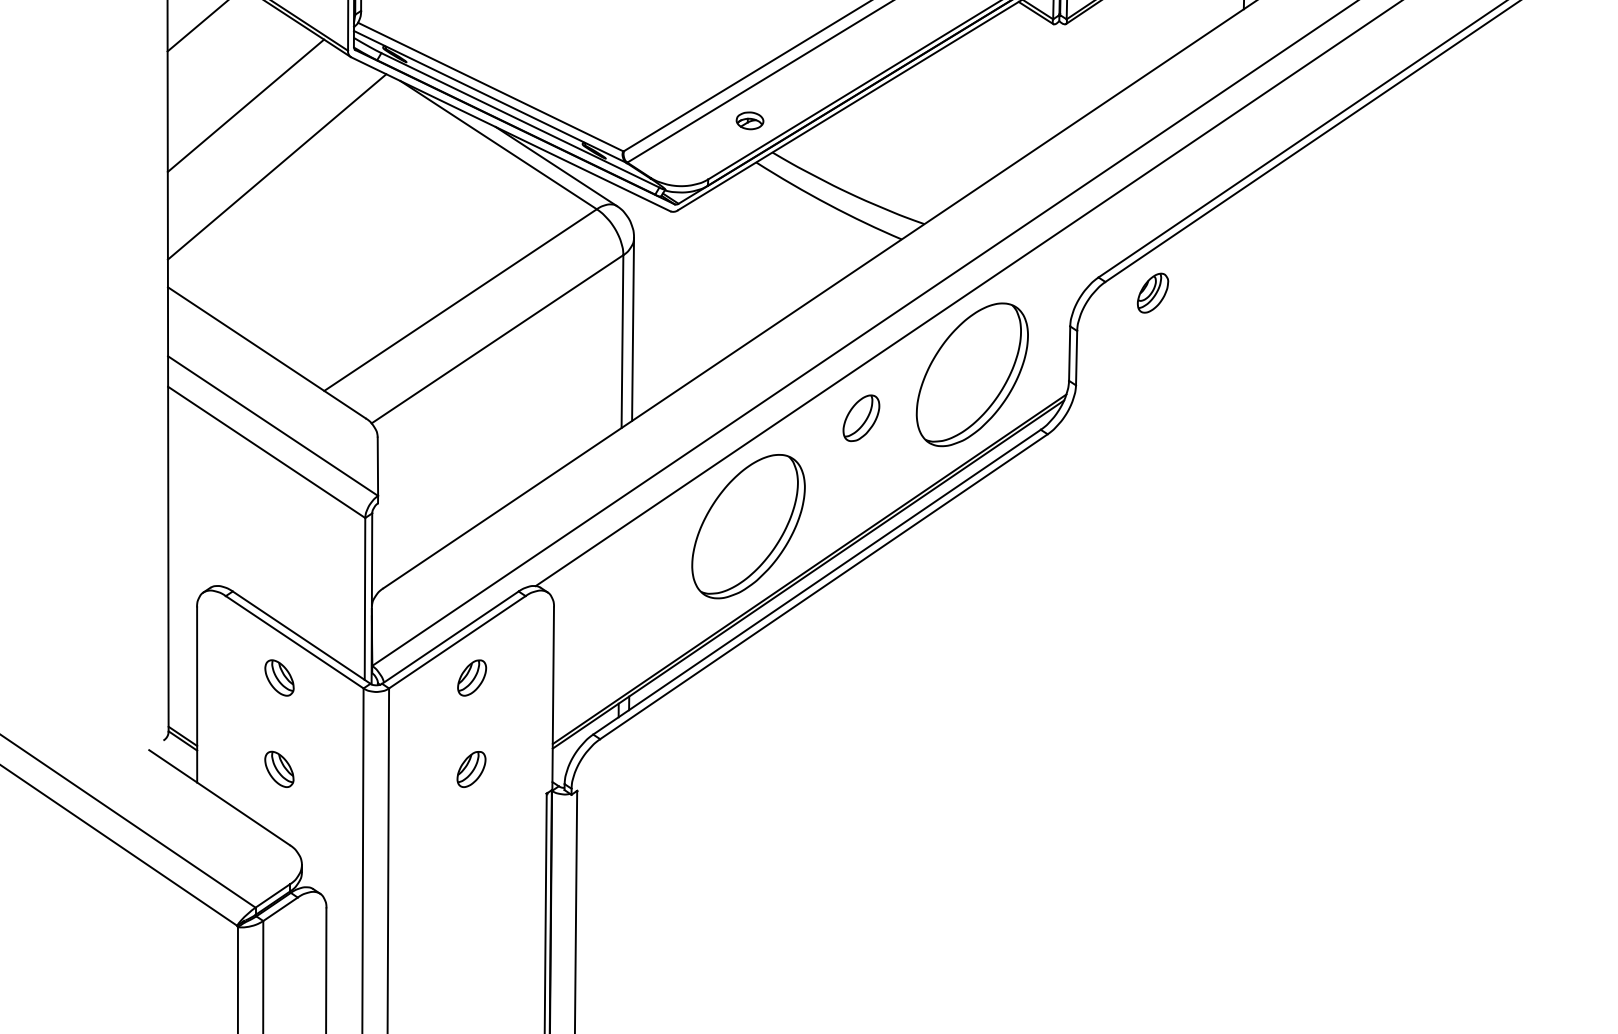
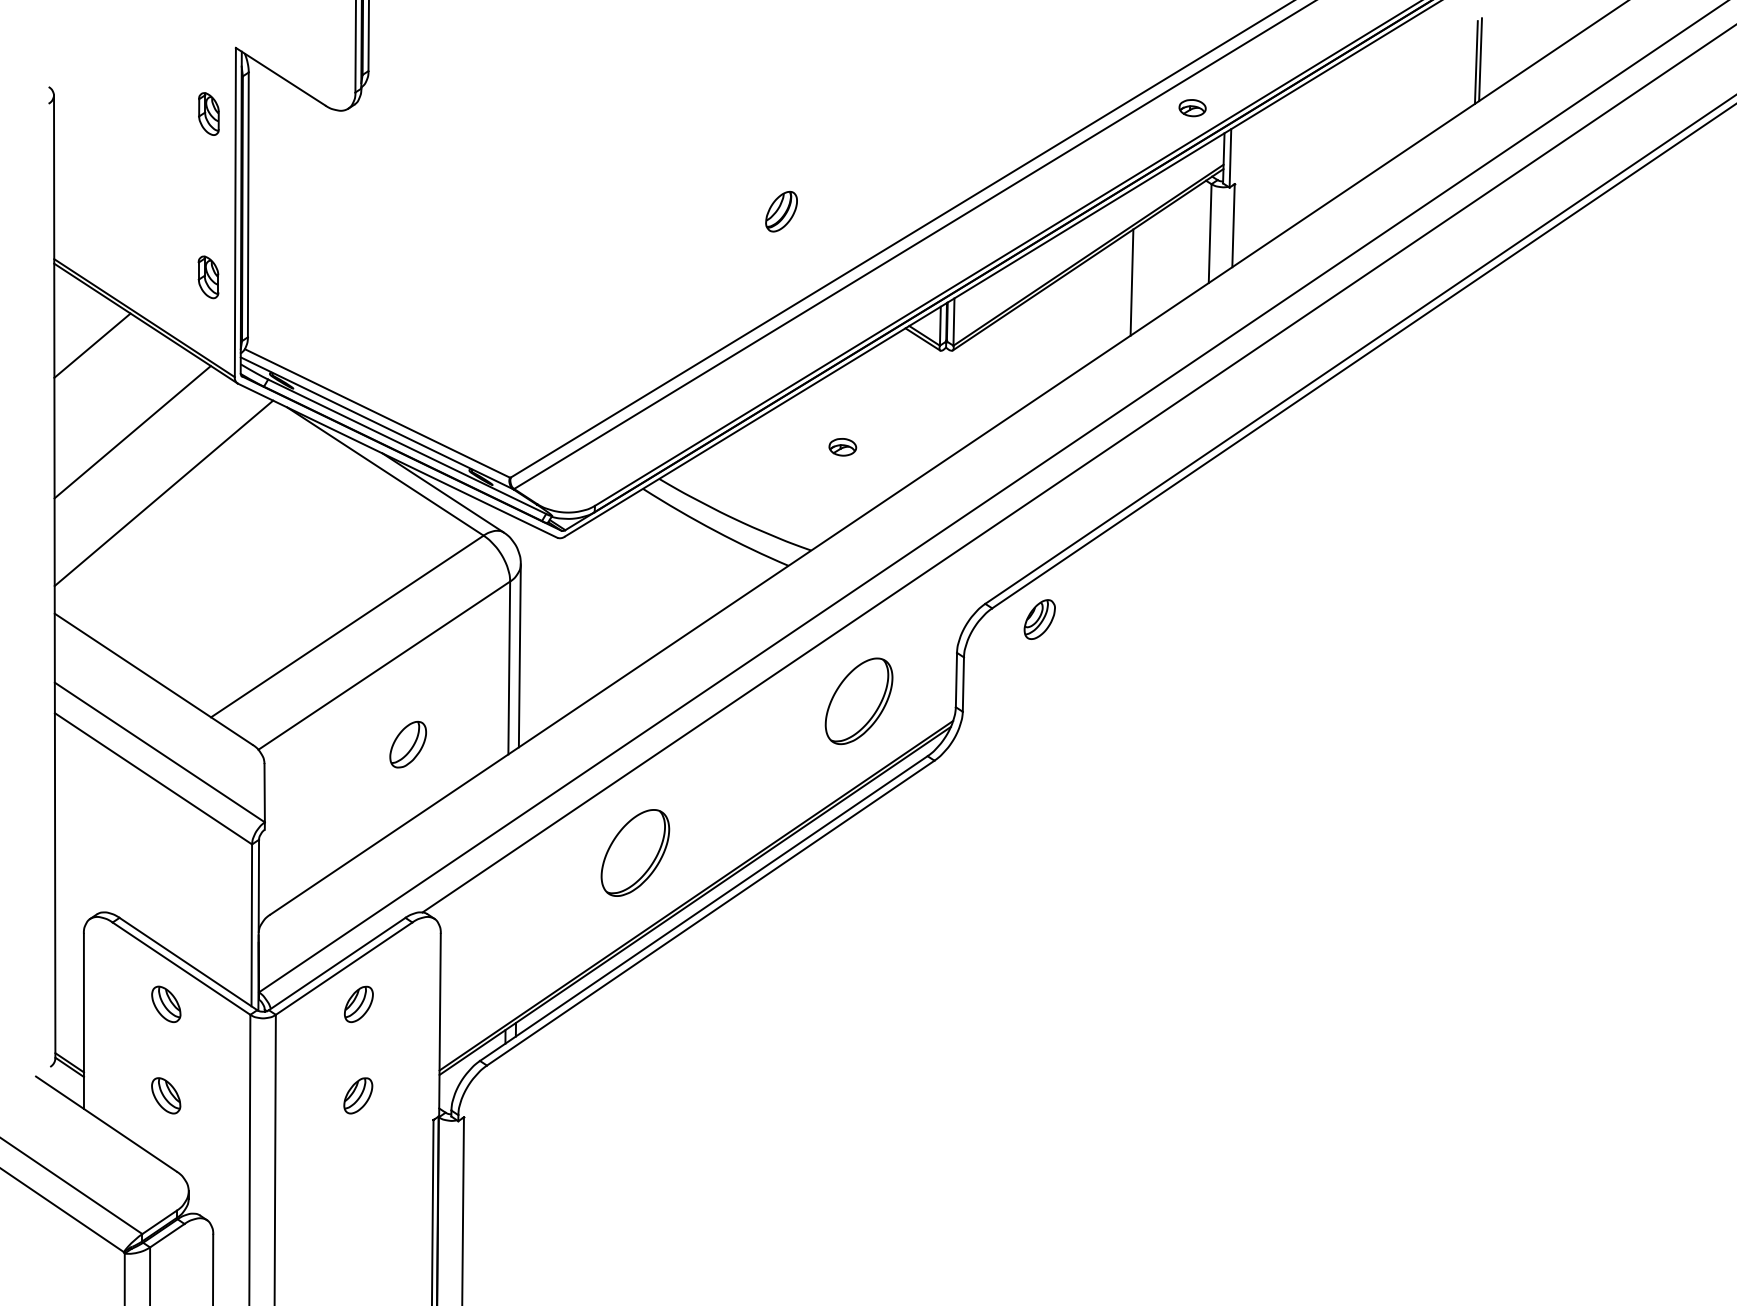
part: (749, 121) -> (842, 447), moved
part: (971, 375) -> (858, 701), size x0.6
part: (860, 418) -> (407, 744), moved
part: (748, 526) -> (635, 852), size x0.6

